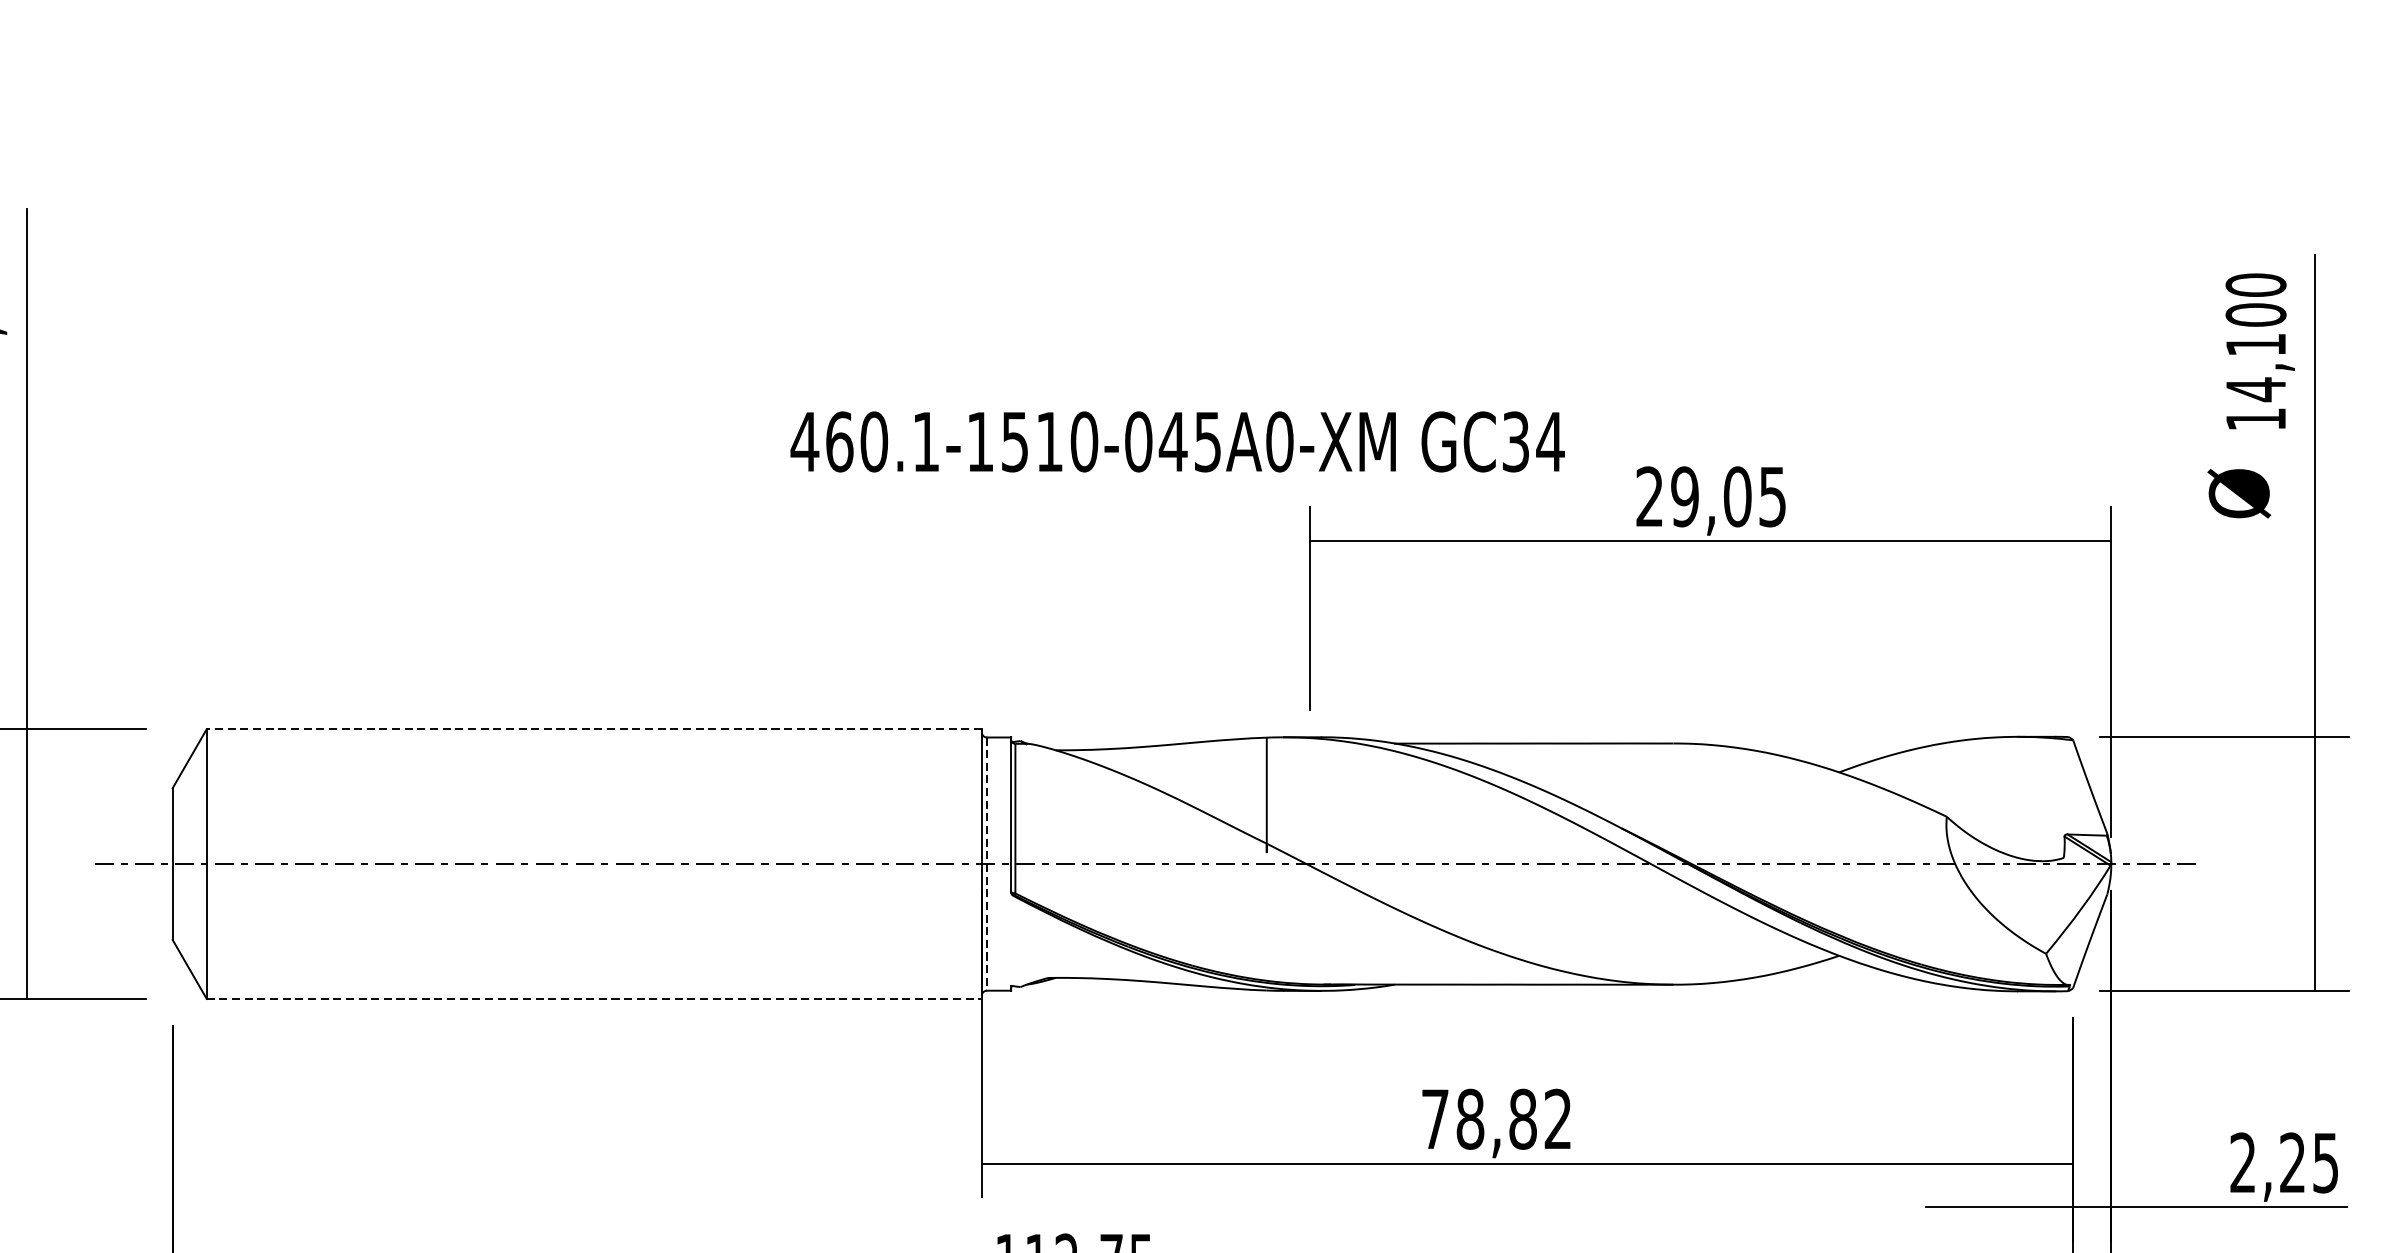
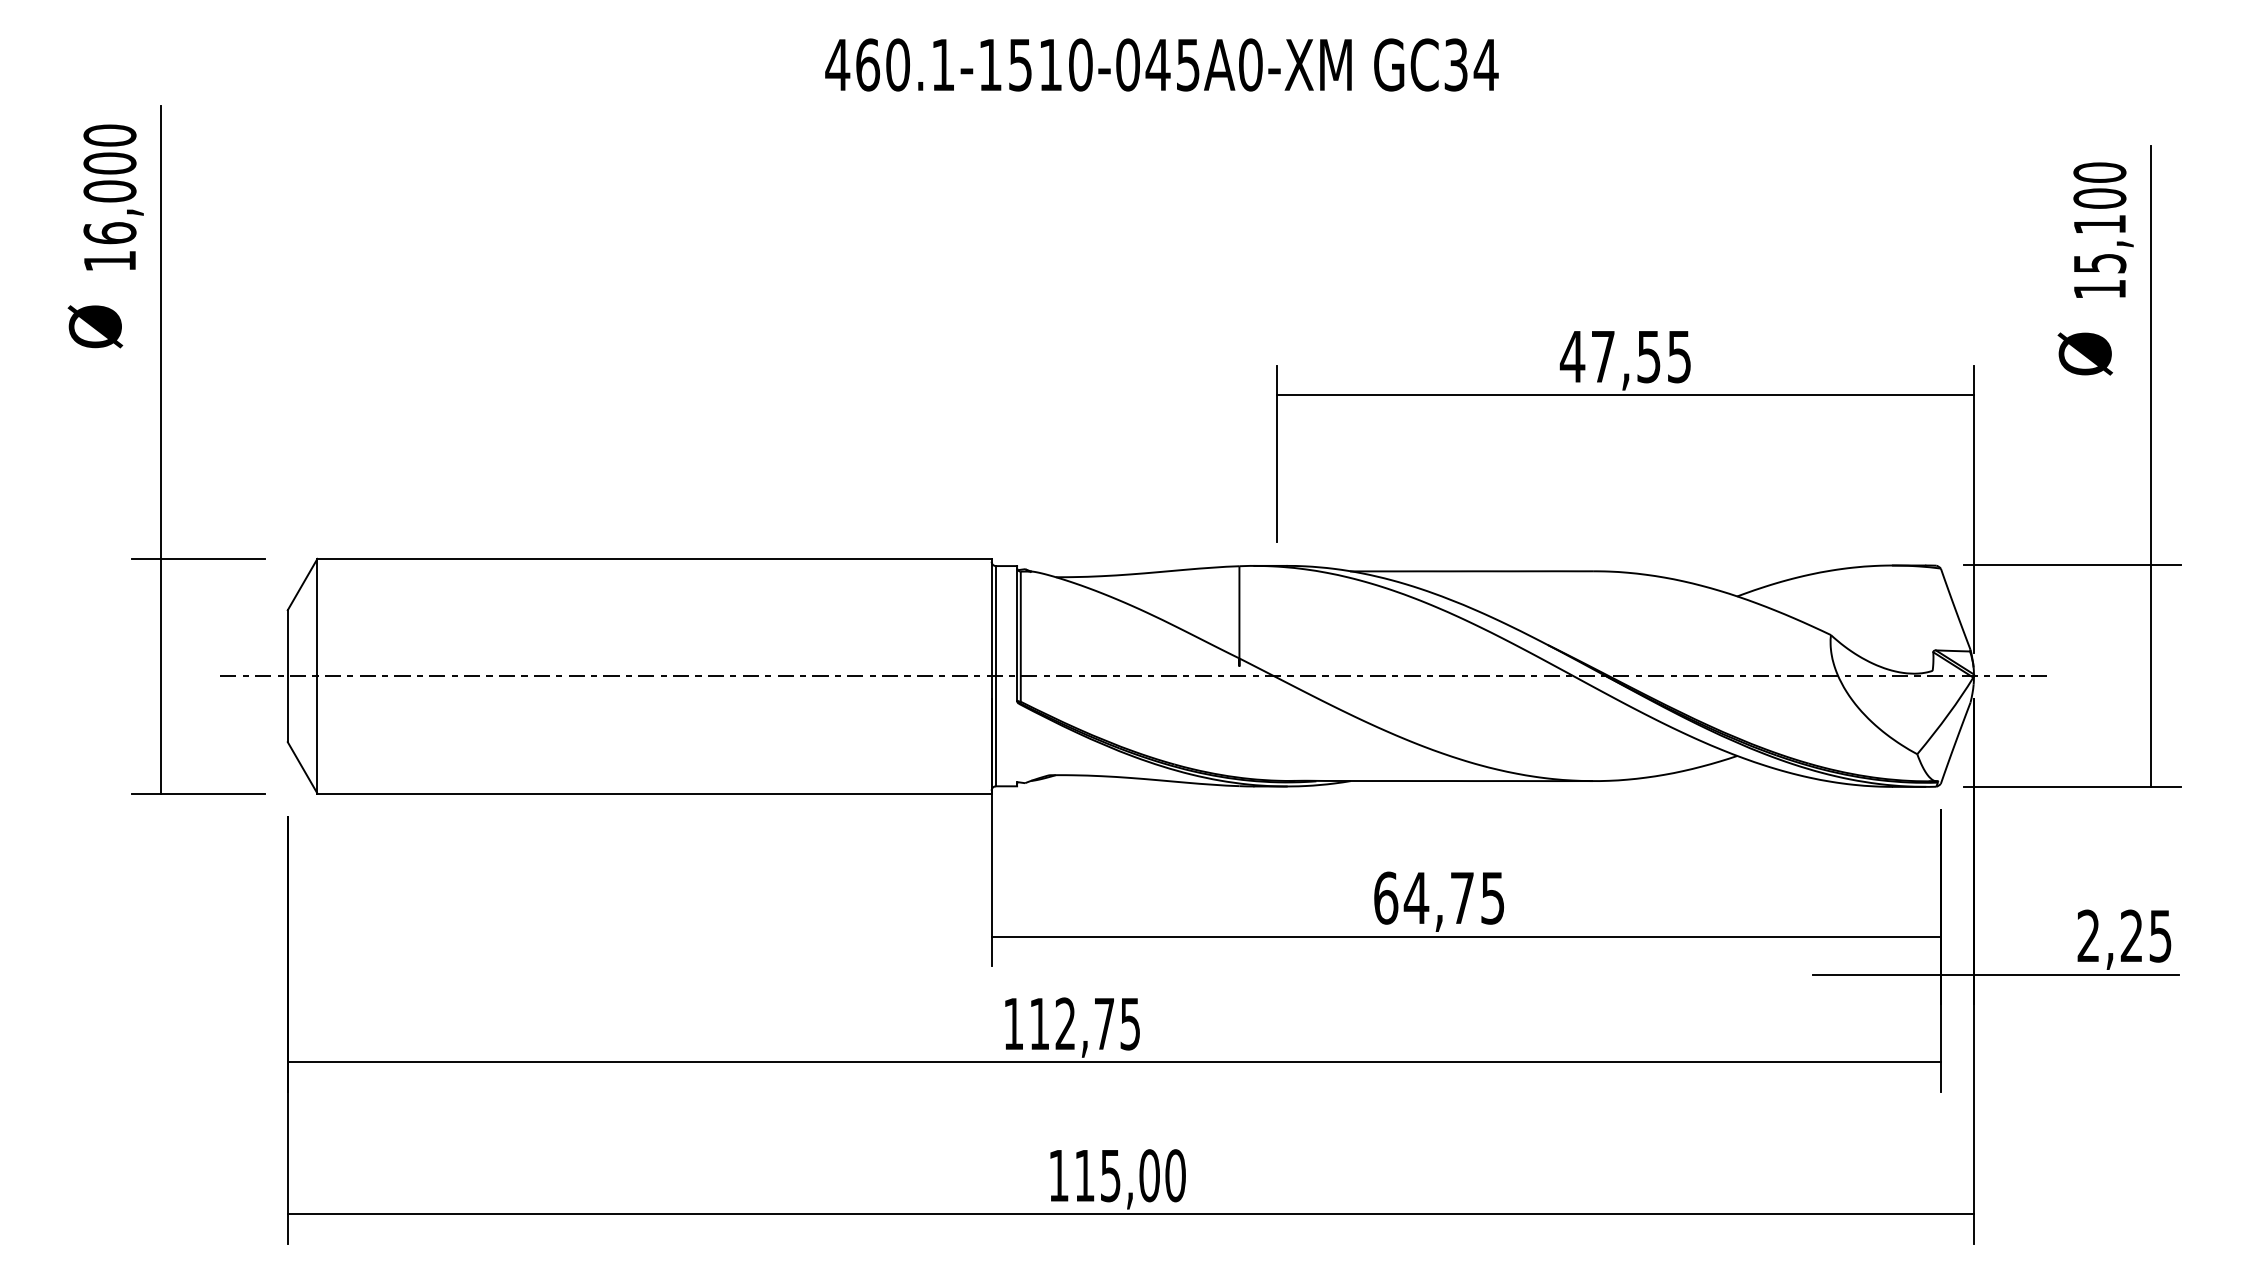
text: (2256, 389) -> (2100, 263), 14,100 -> 15,100
text: (1177, 441) -> (1161, 64), moved
text: (1693, 496) -> (1610, 356), 29,05 -> 47,55
line: (594, 728) -> (654, 558), dashed -> solid
line: (987, 864) -> (996, 676), dashed -> solid
line: (595, 998) -> (655, 793), dashed -> solid
text: (1496, 1118) -> (1439, 897), 78,82 -> 64,75

